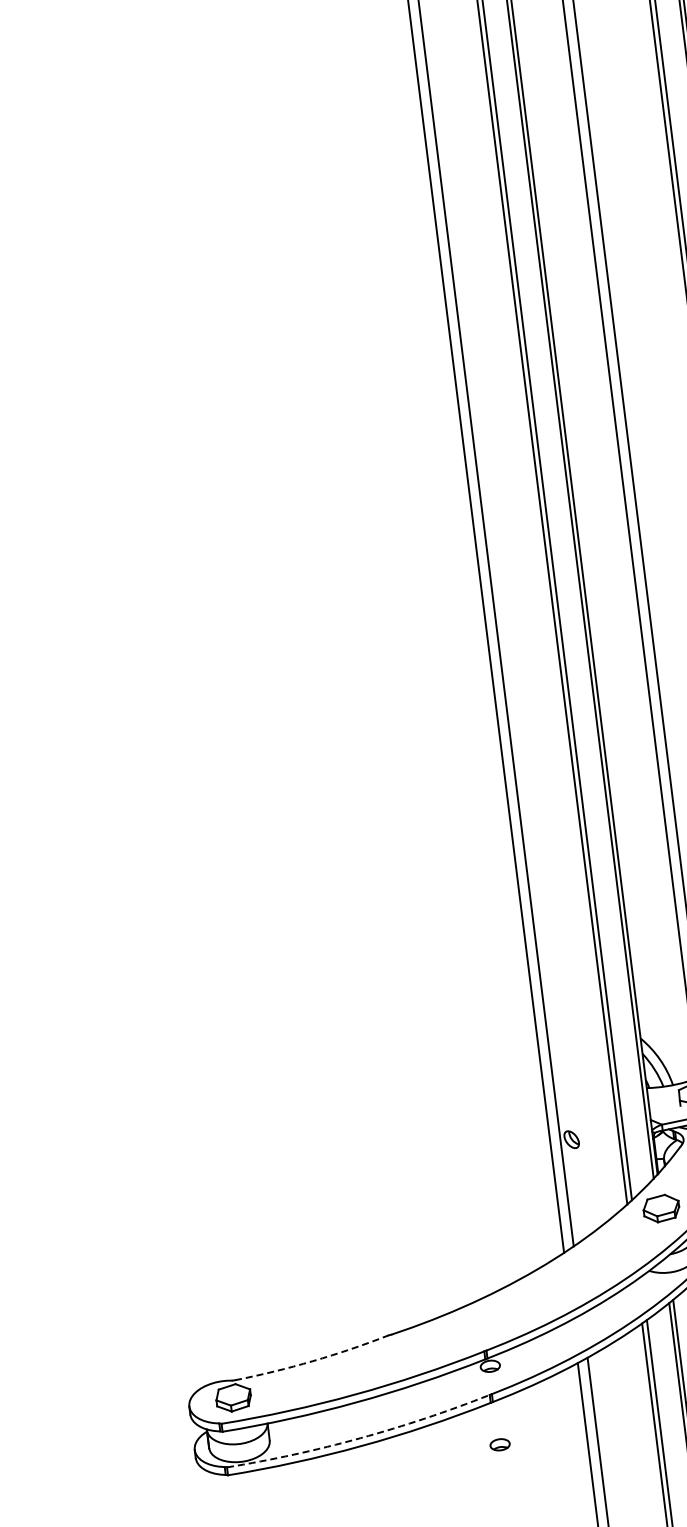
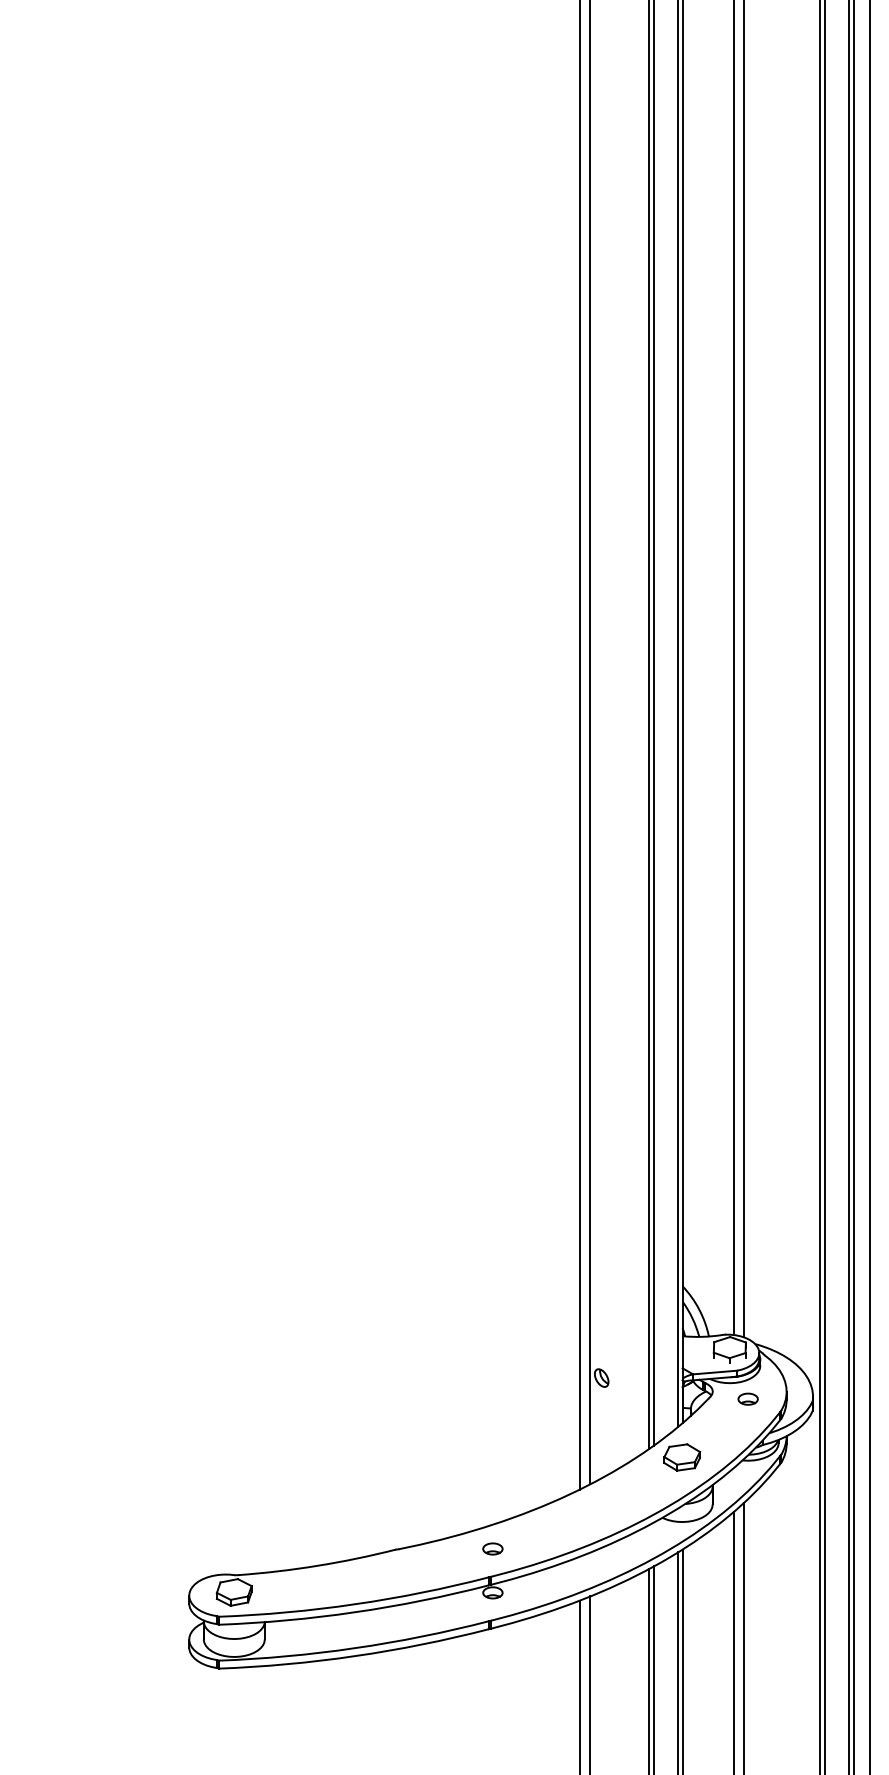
arc: (312, 1360) -> (317, 1565), dashed -> solid
arc: (360, 1438) -> (355, 1648), dashed -> solid
part: (499, 1444) -> (492, 1548), moved

